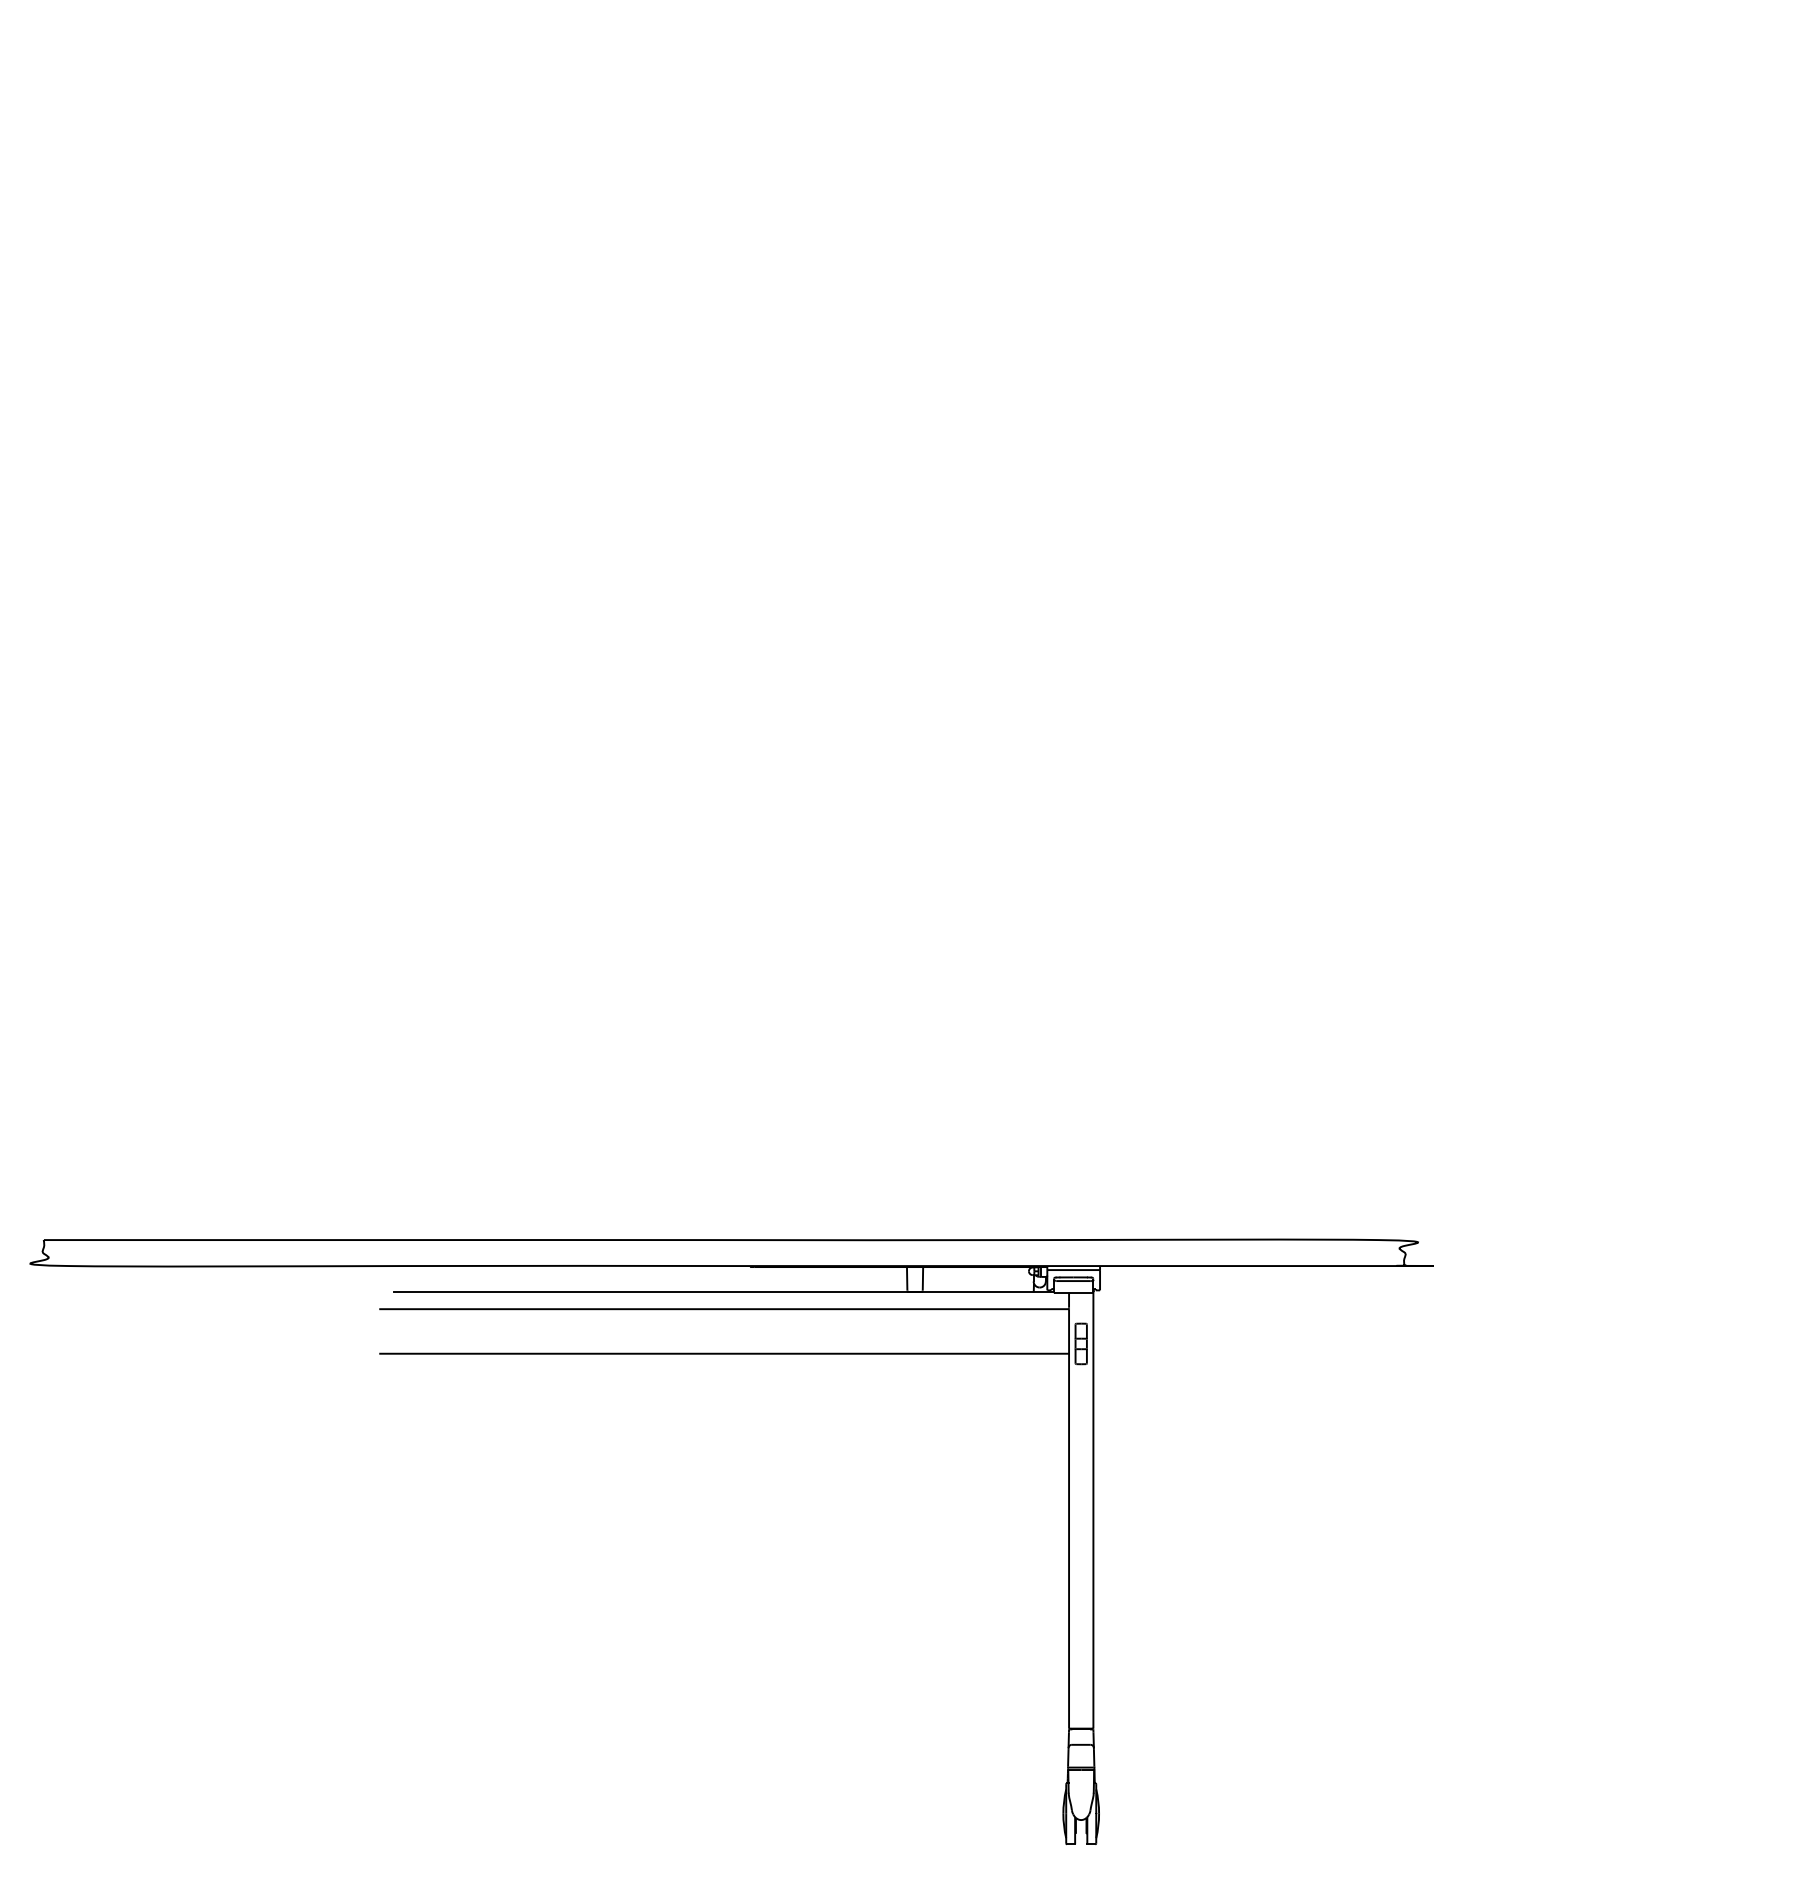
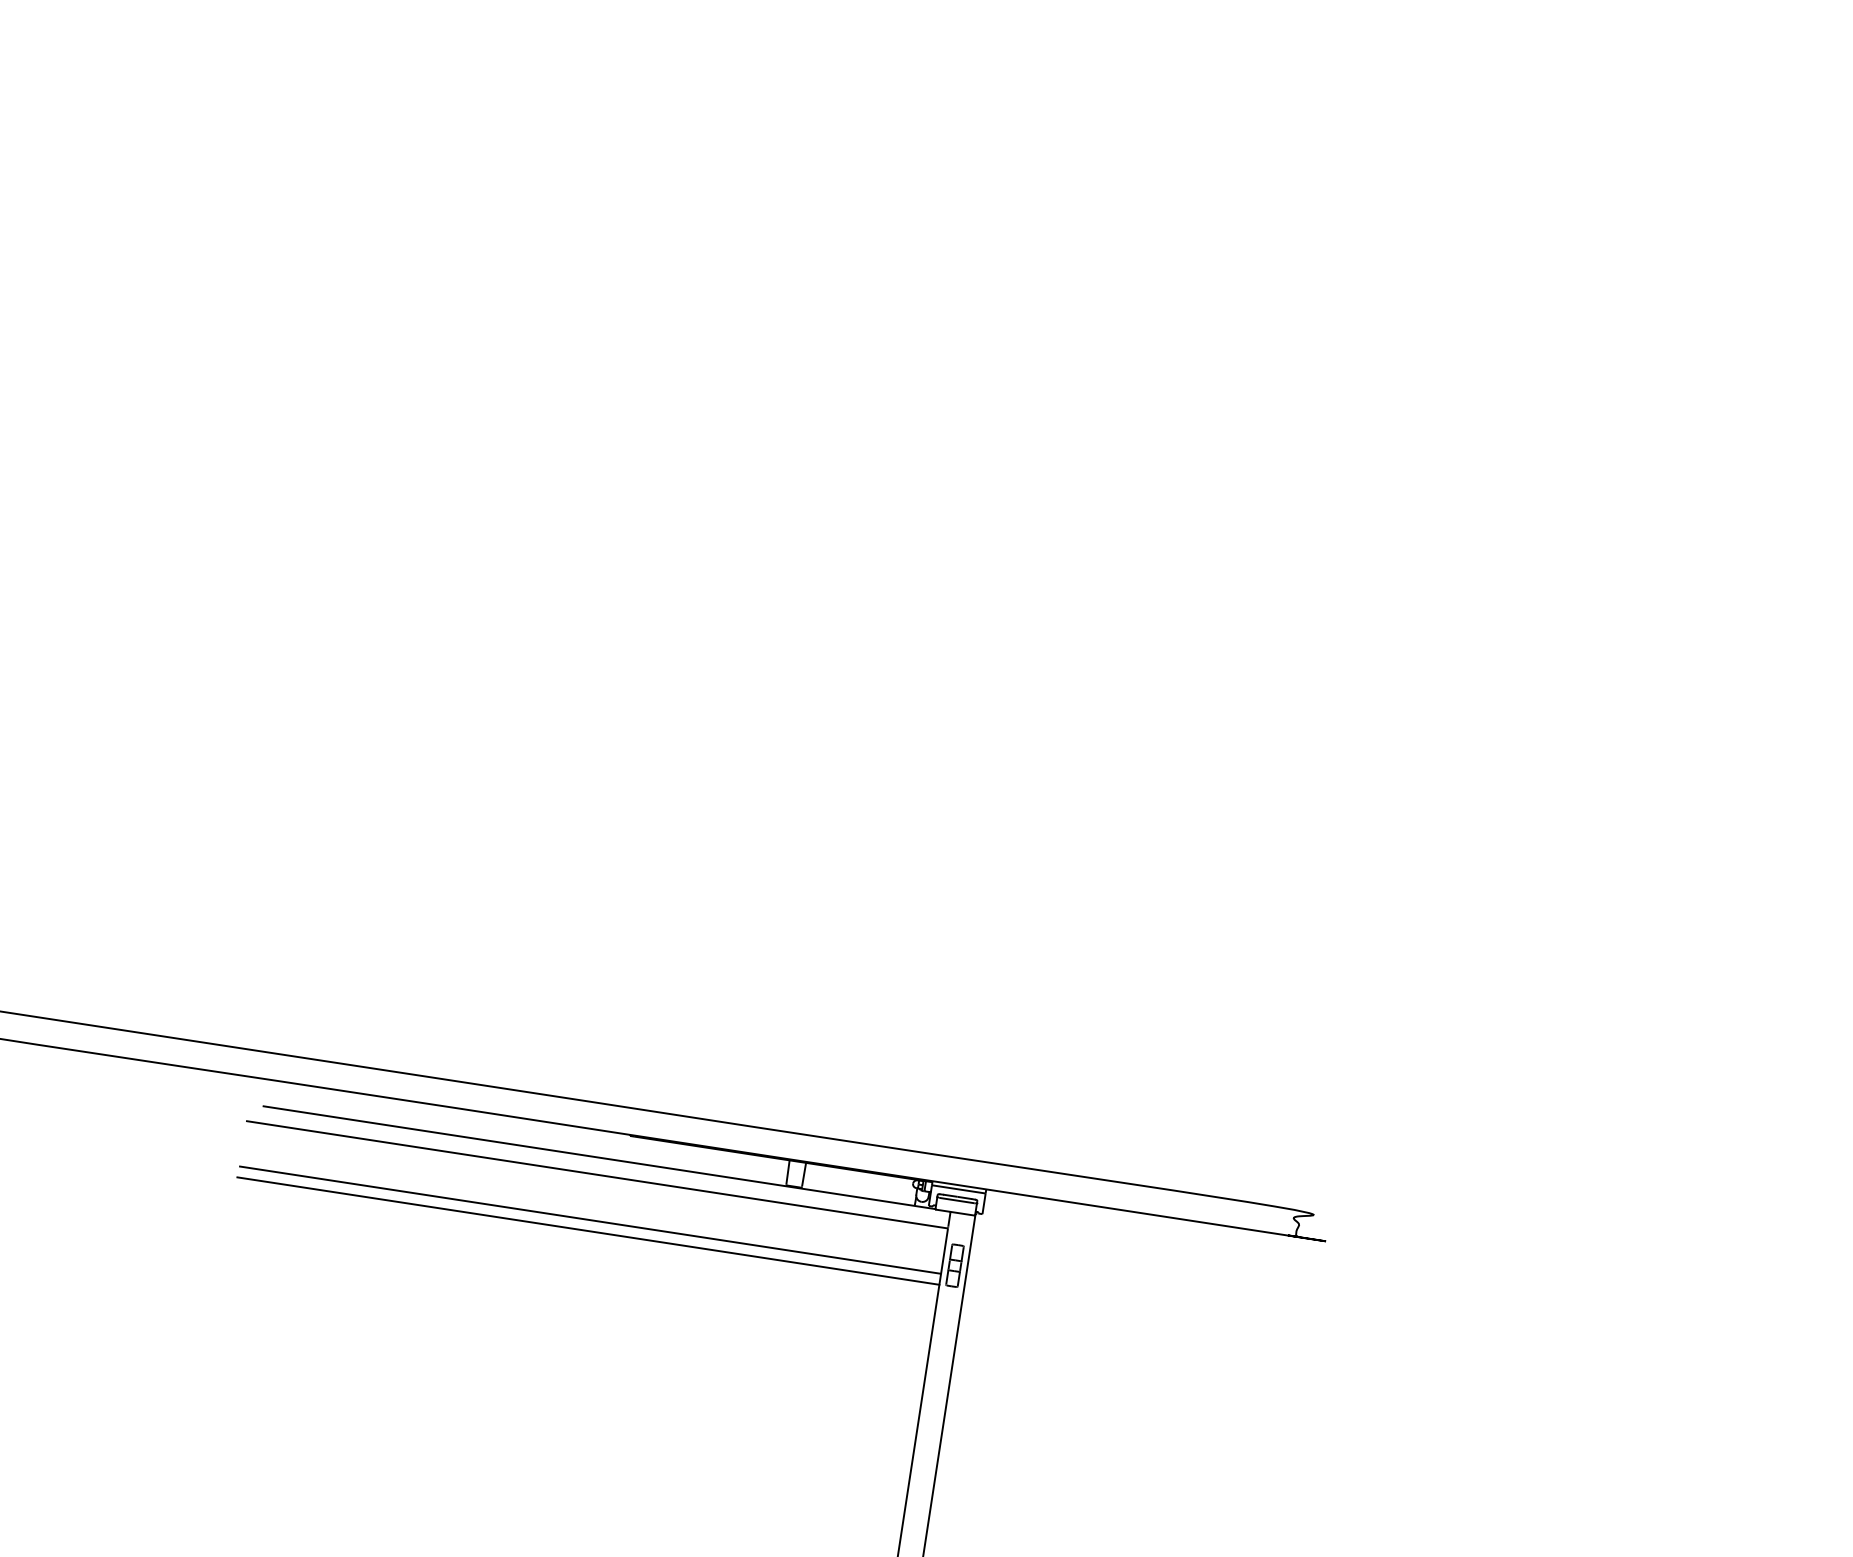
line: (724, 1364) -> (588, 1231), added

